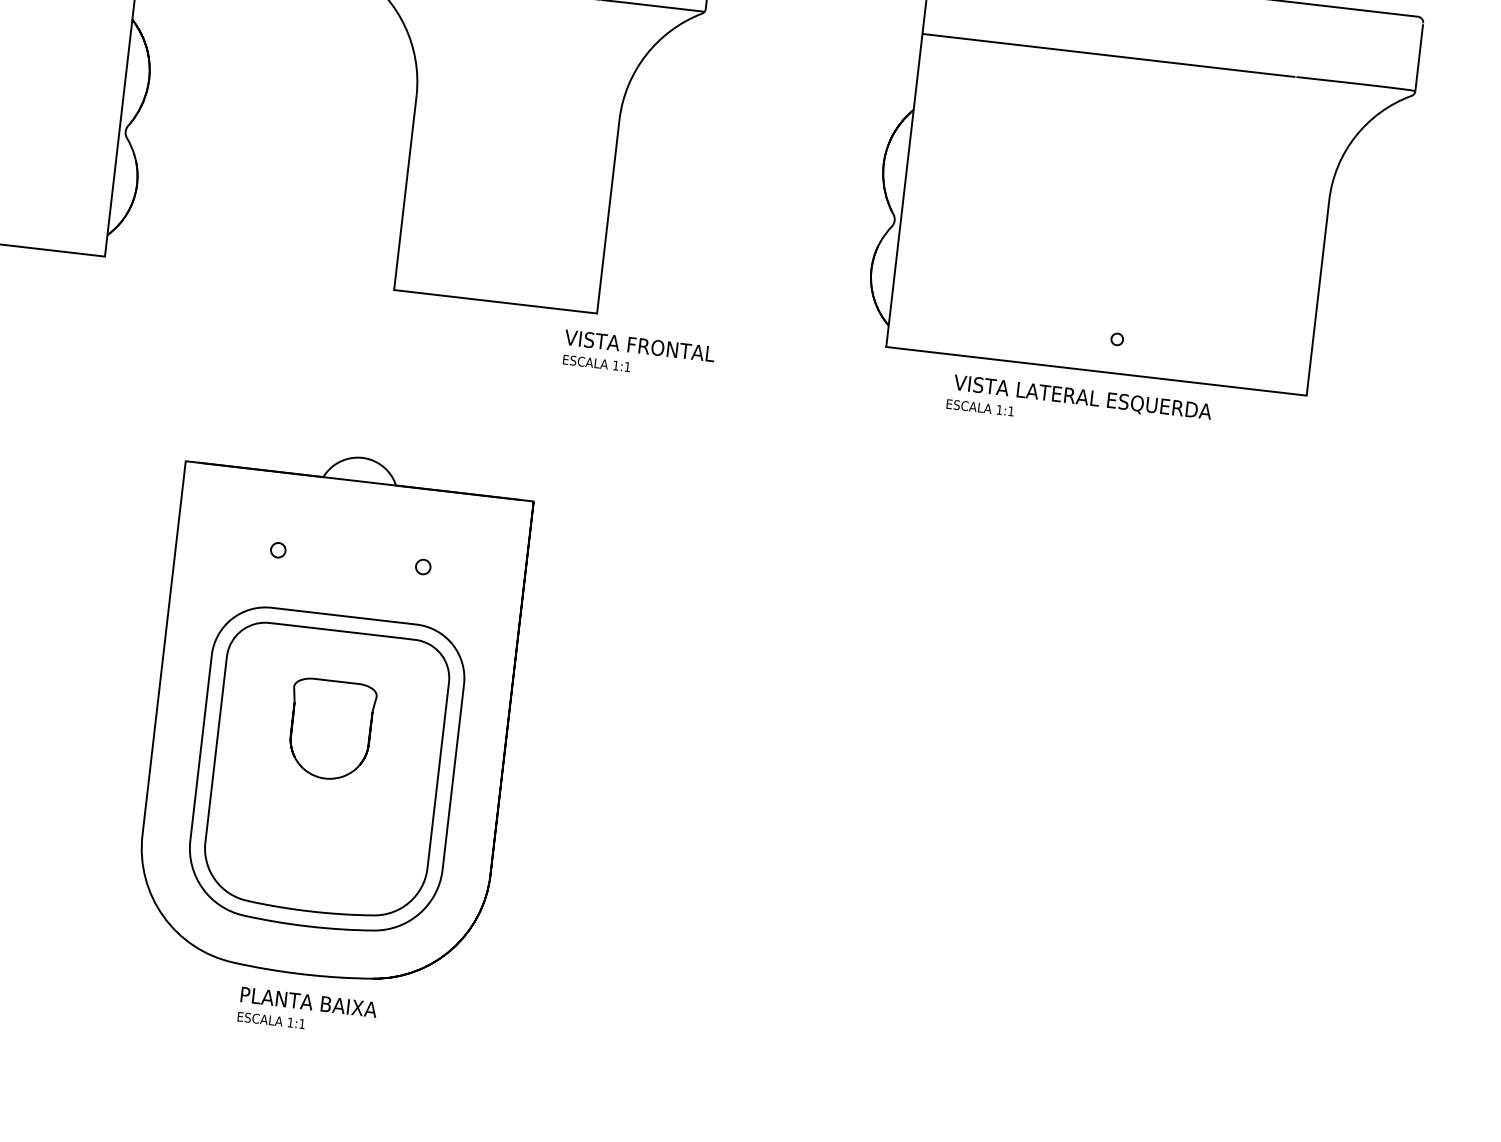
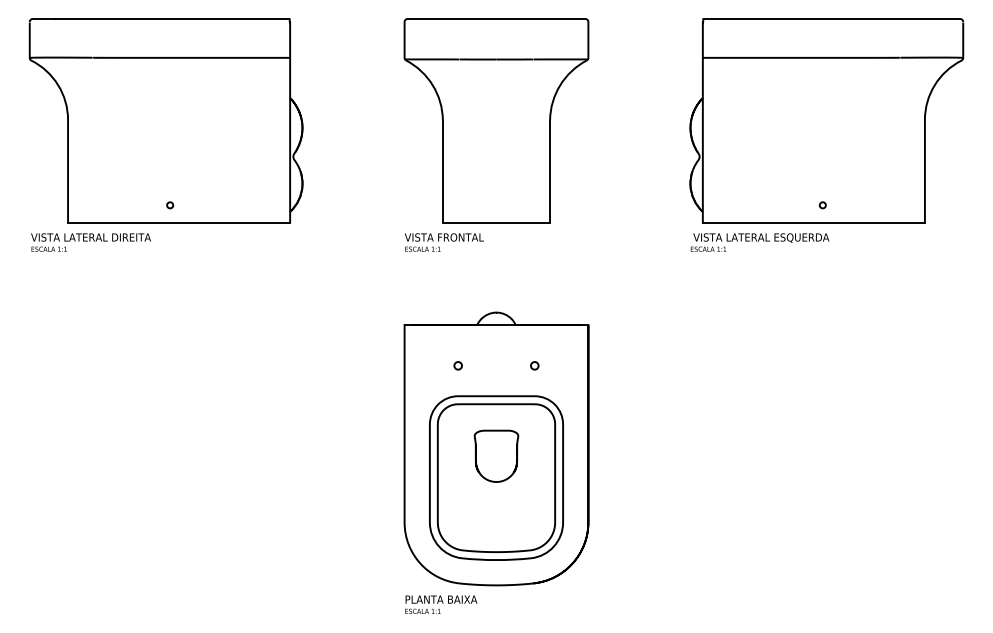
text: (637, 355) -> (443, 242), moved
text: (1078, 406) -> (759, 242), moved
part: (332, 715) -> (496, 448), moved

